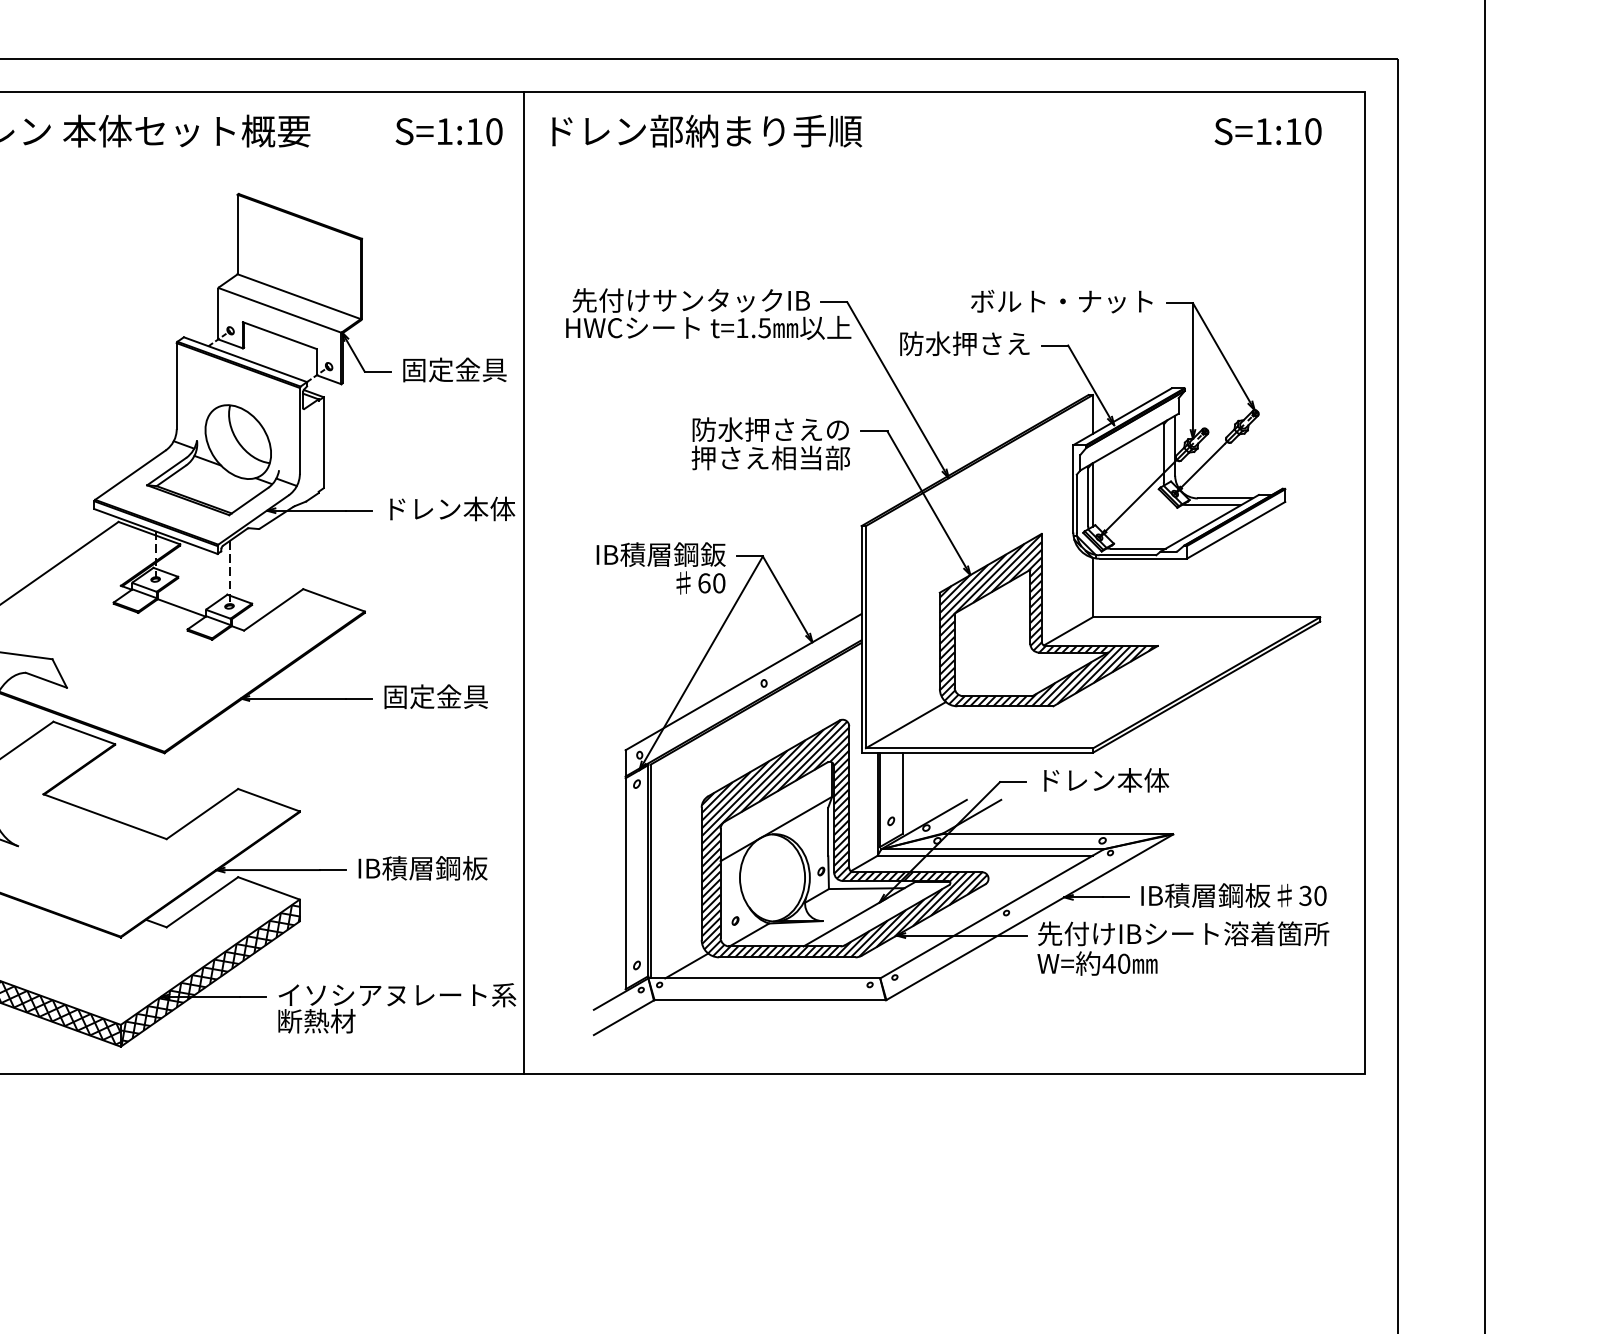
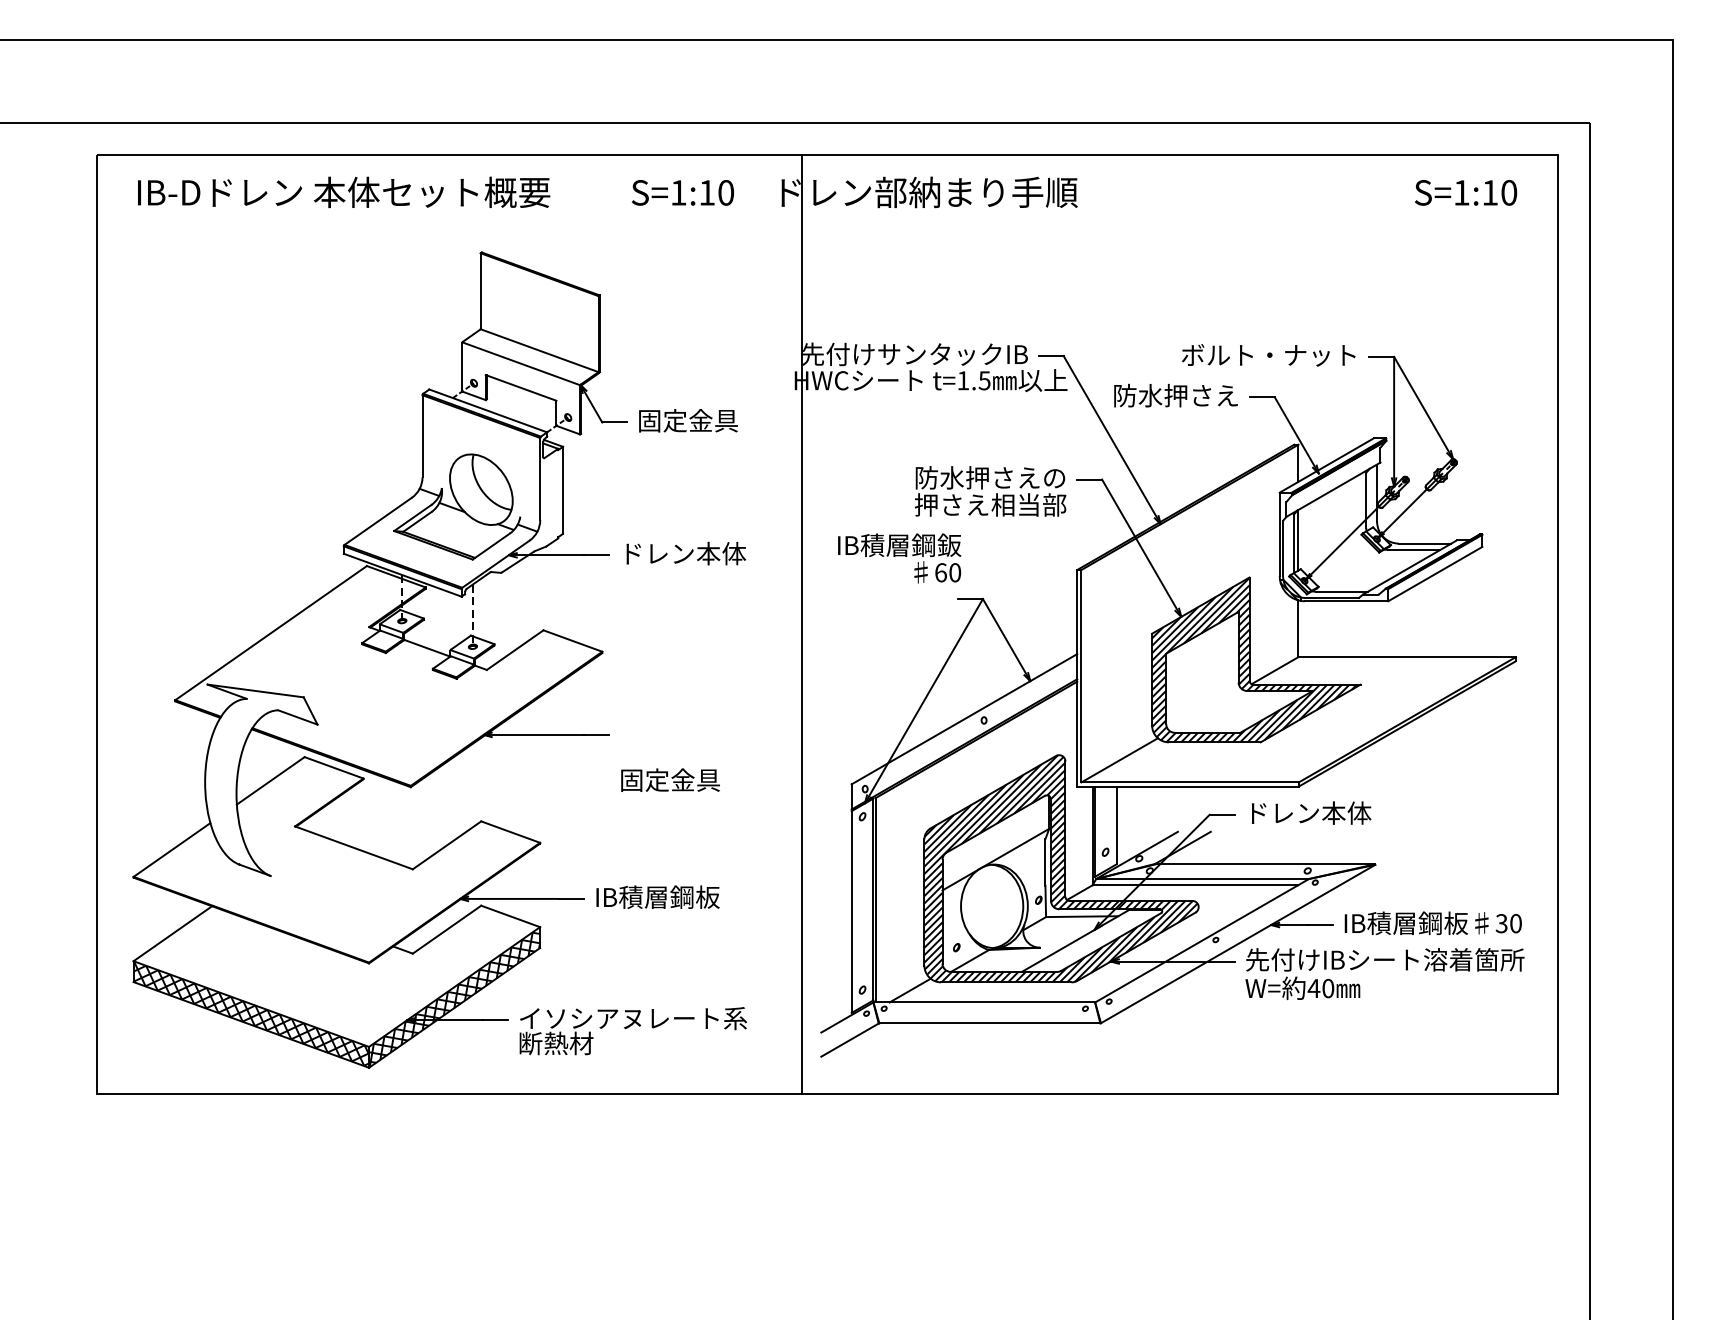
text: (660, 568) -> (899, 558), moved
line: (523, 583) -> (802, 624), moved
text: (436, 696) -> (670, 779), moved

